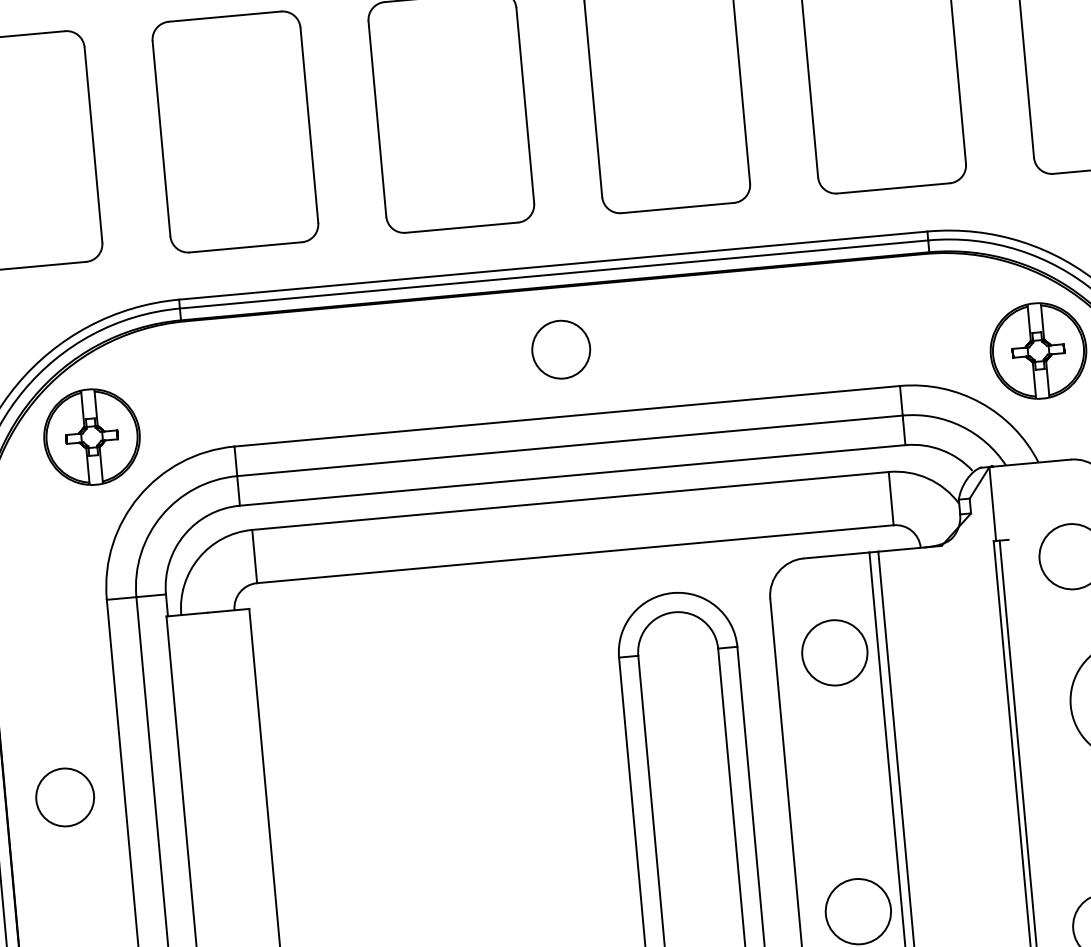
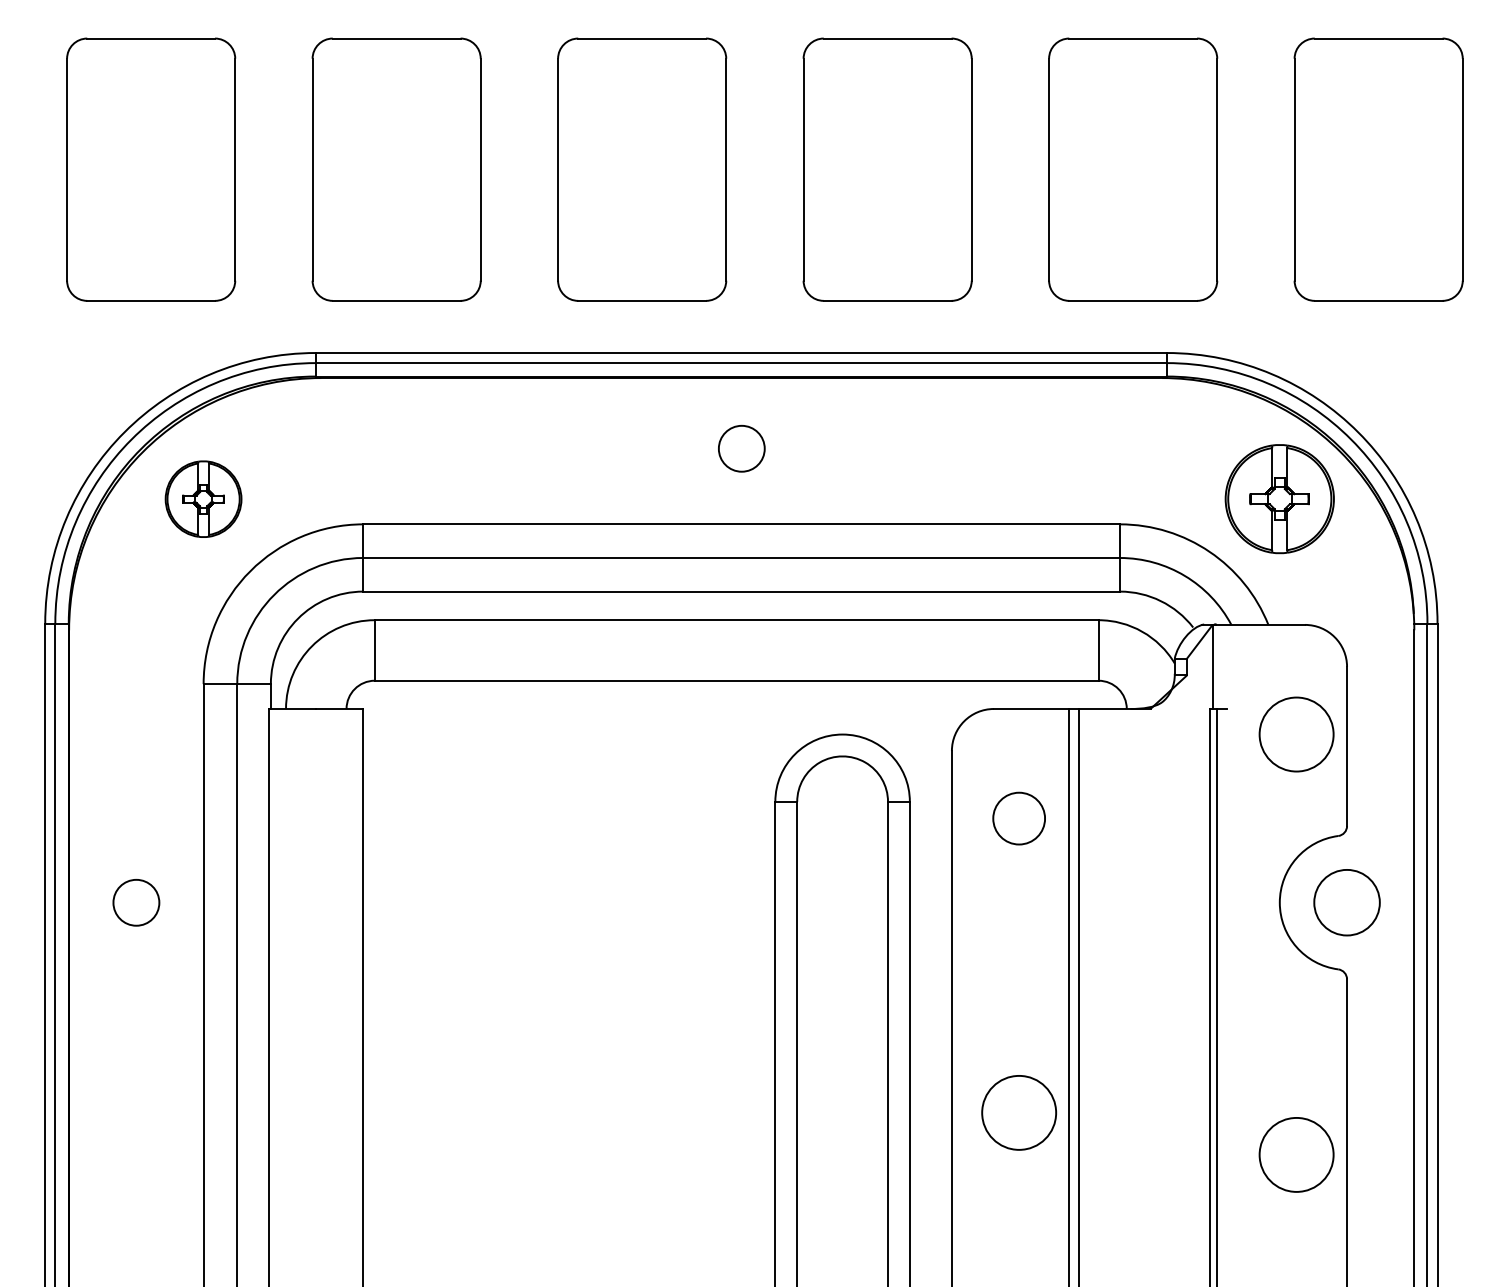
circle: (561, 349) -> (741, 448), size x0.7
part: (91, 437) -> (203, 499), size x0.7
circle: (835, 652) -> (1019, 818), size x0.7
circle: (65, 797) -> (136, 902), size x0.7

